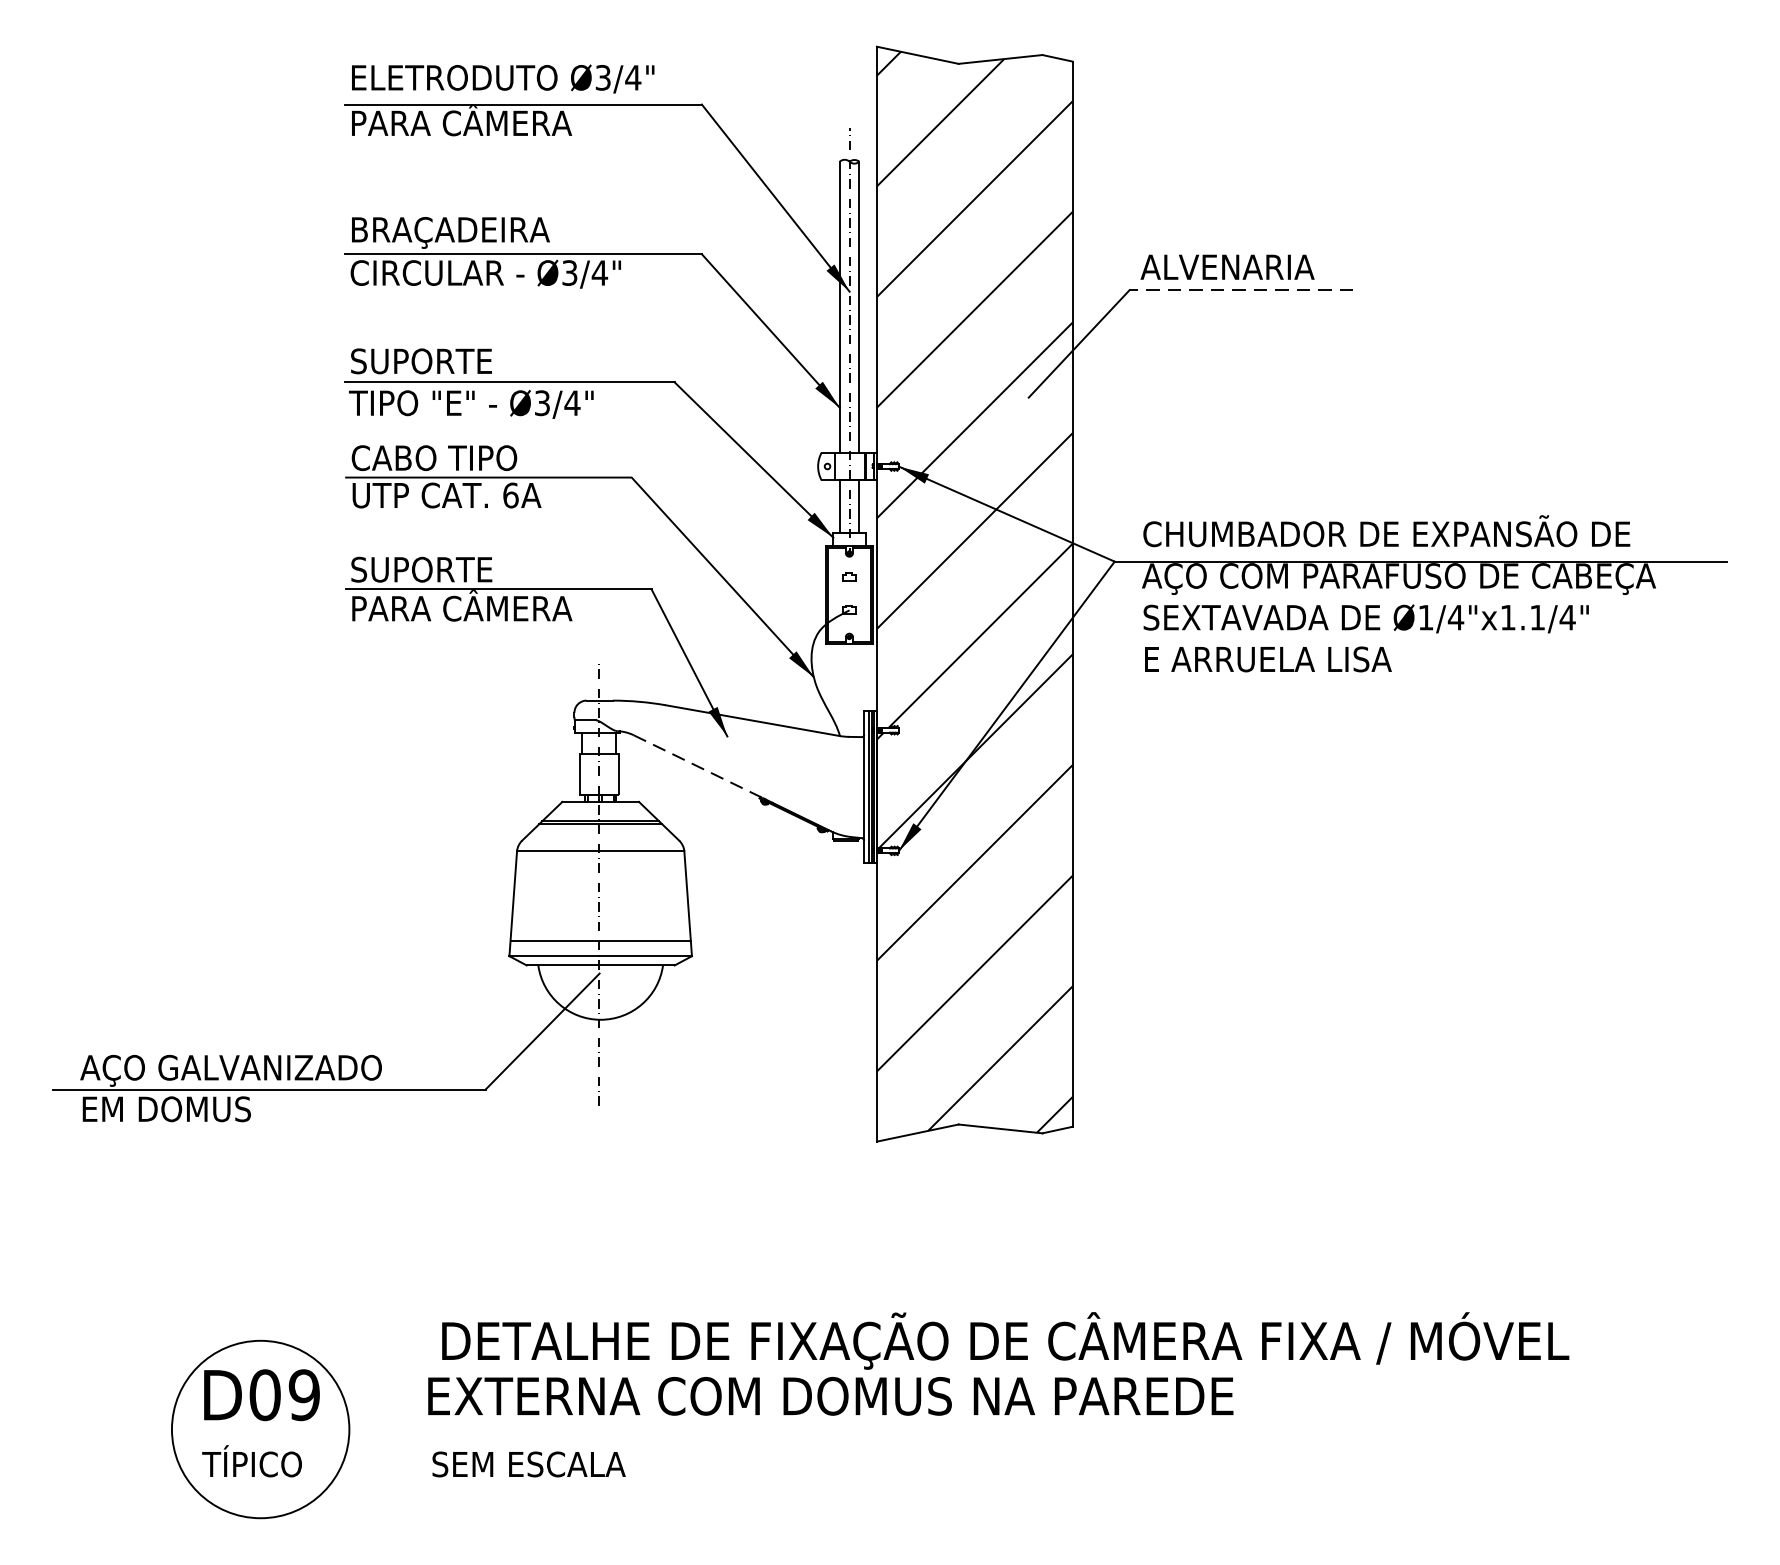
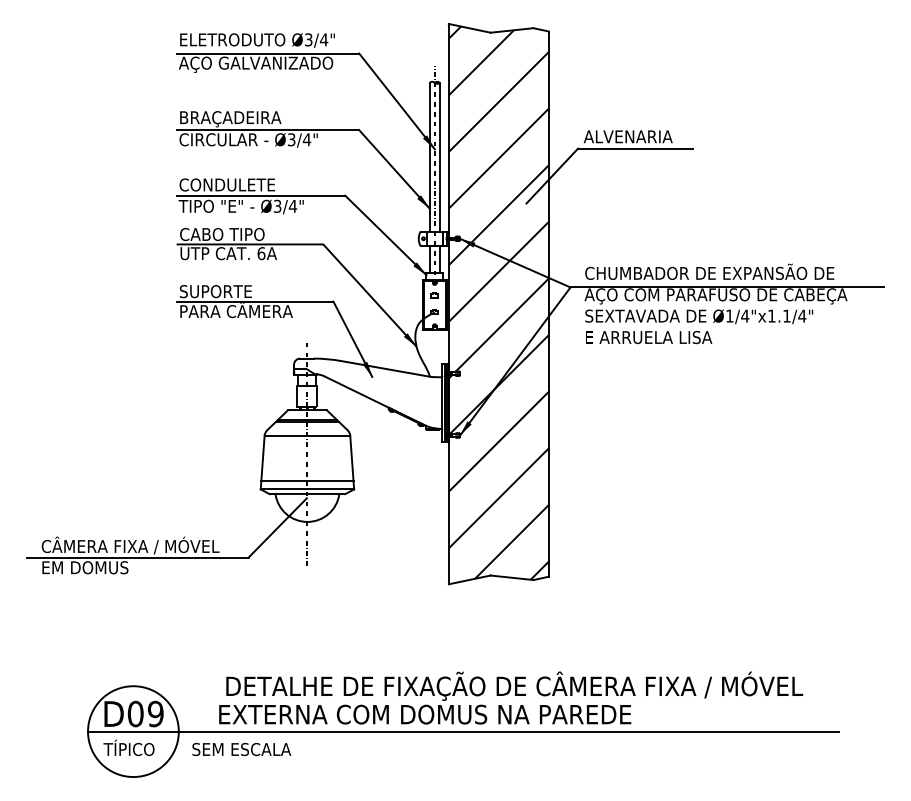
text: (499, 124) -> (255, 63), PARA CÂMERA -> AÇO GALVANIZADO
line: (1239, 290) -> (634, 148), dashed -> solid
text: (444, 360) -> (227, 184), SUPORTE -> CONDULETE
line: (698, 766) -> (357, 392), dashed -> solid
text: (254, 1067) -> (130, 546), AÇO GALVANIZADO -> CÂMERA FIXA / MÓVEL
line: (905, 1429) -> (463, 731), added
text: (528, 1464) -> (241, 749), moved

